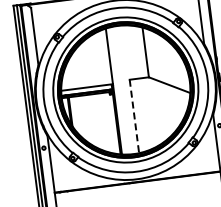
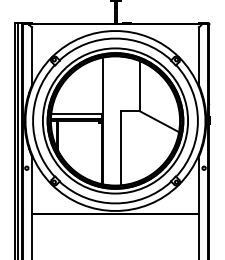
line: (134, 116) -> (120, 148), dashed -> solid

